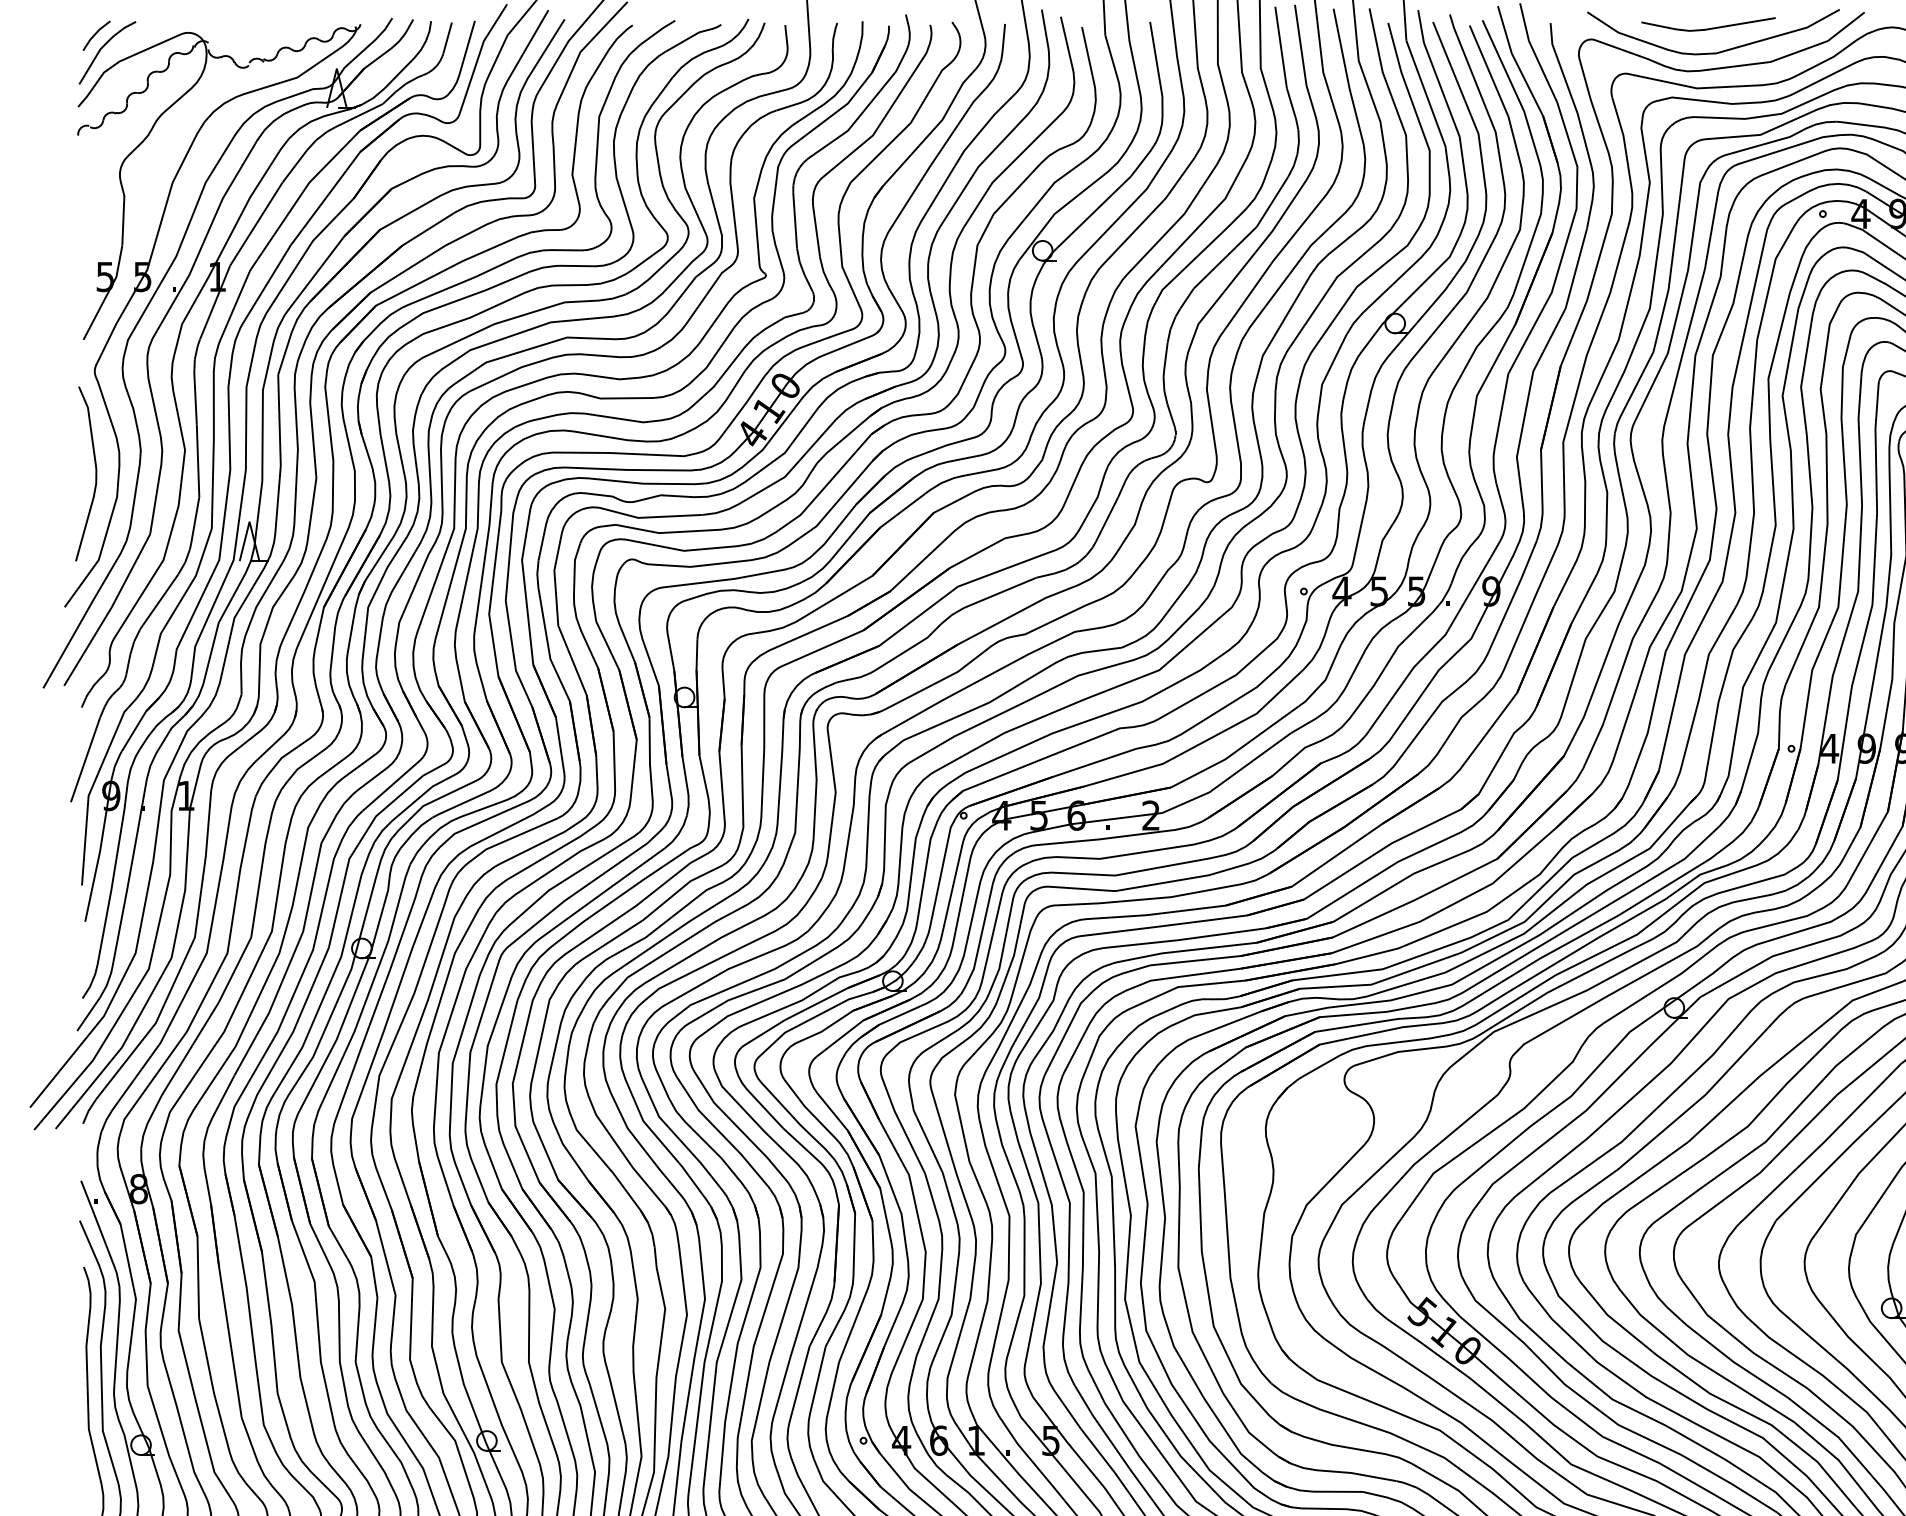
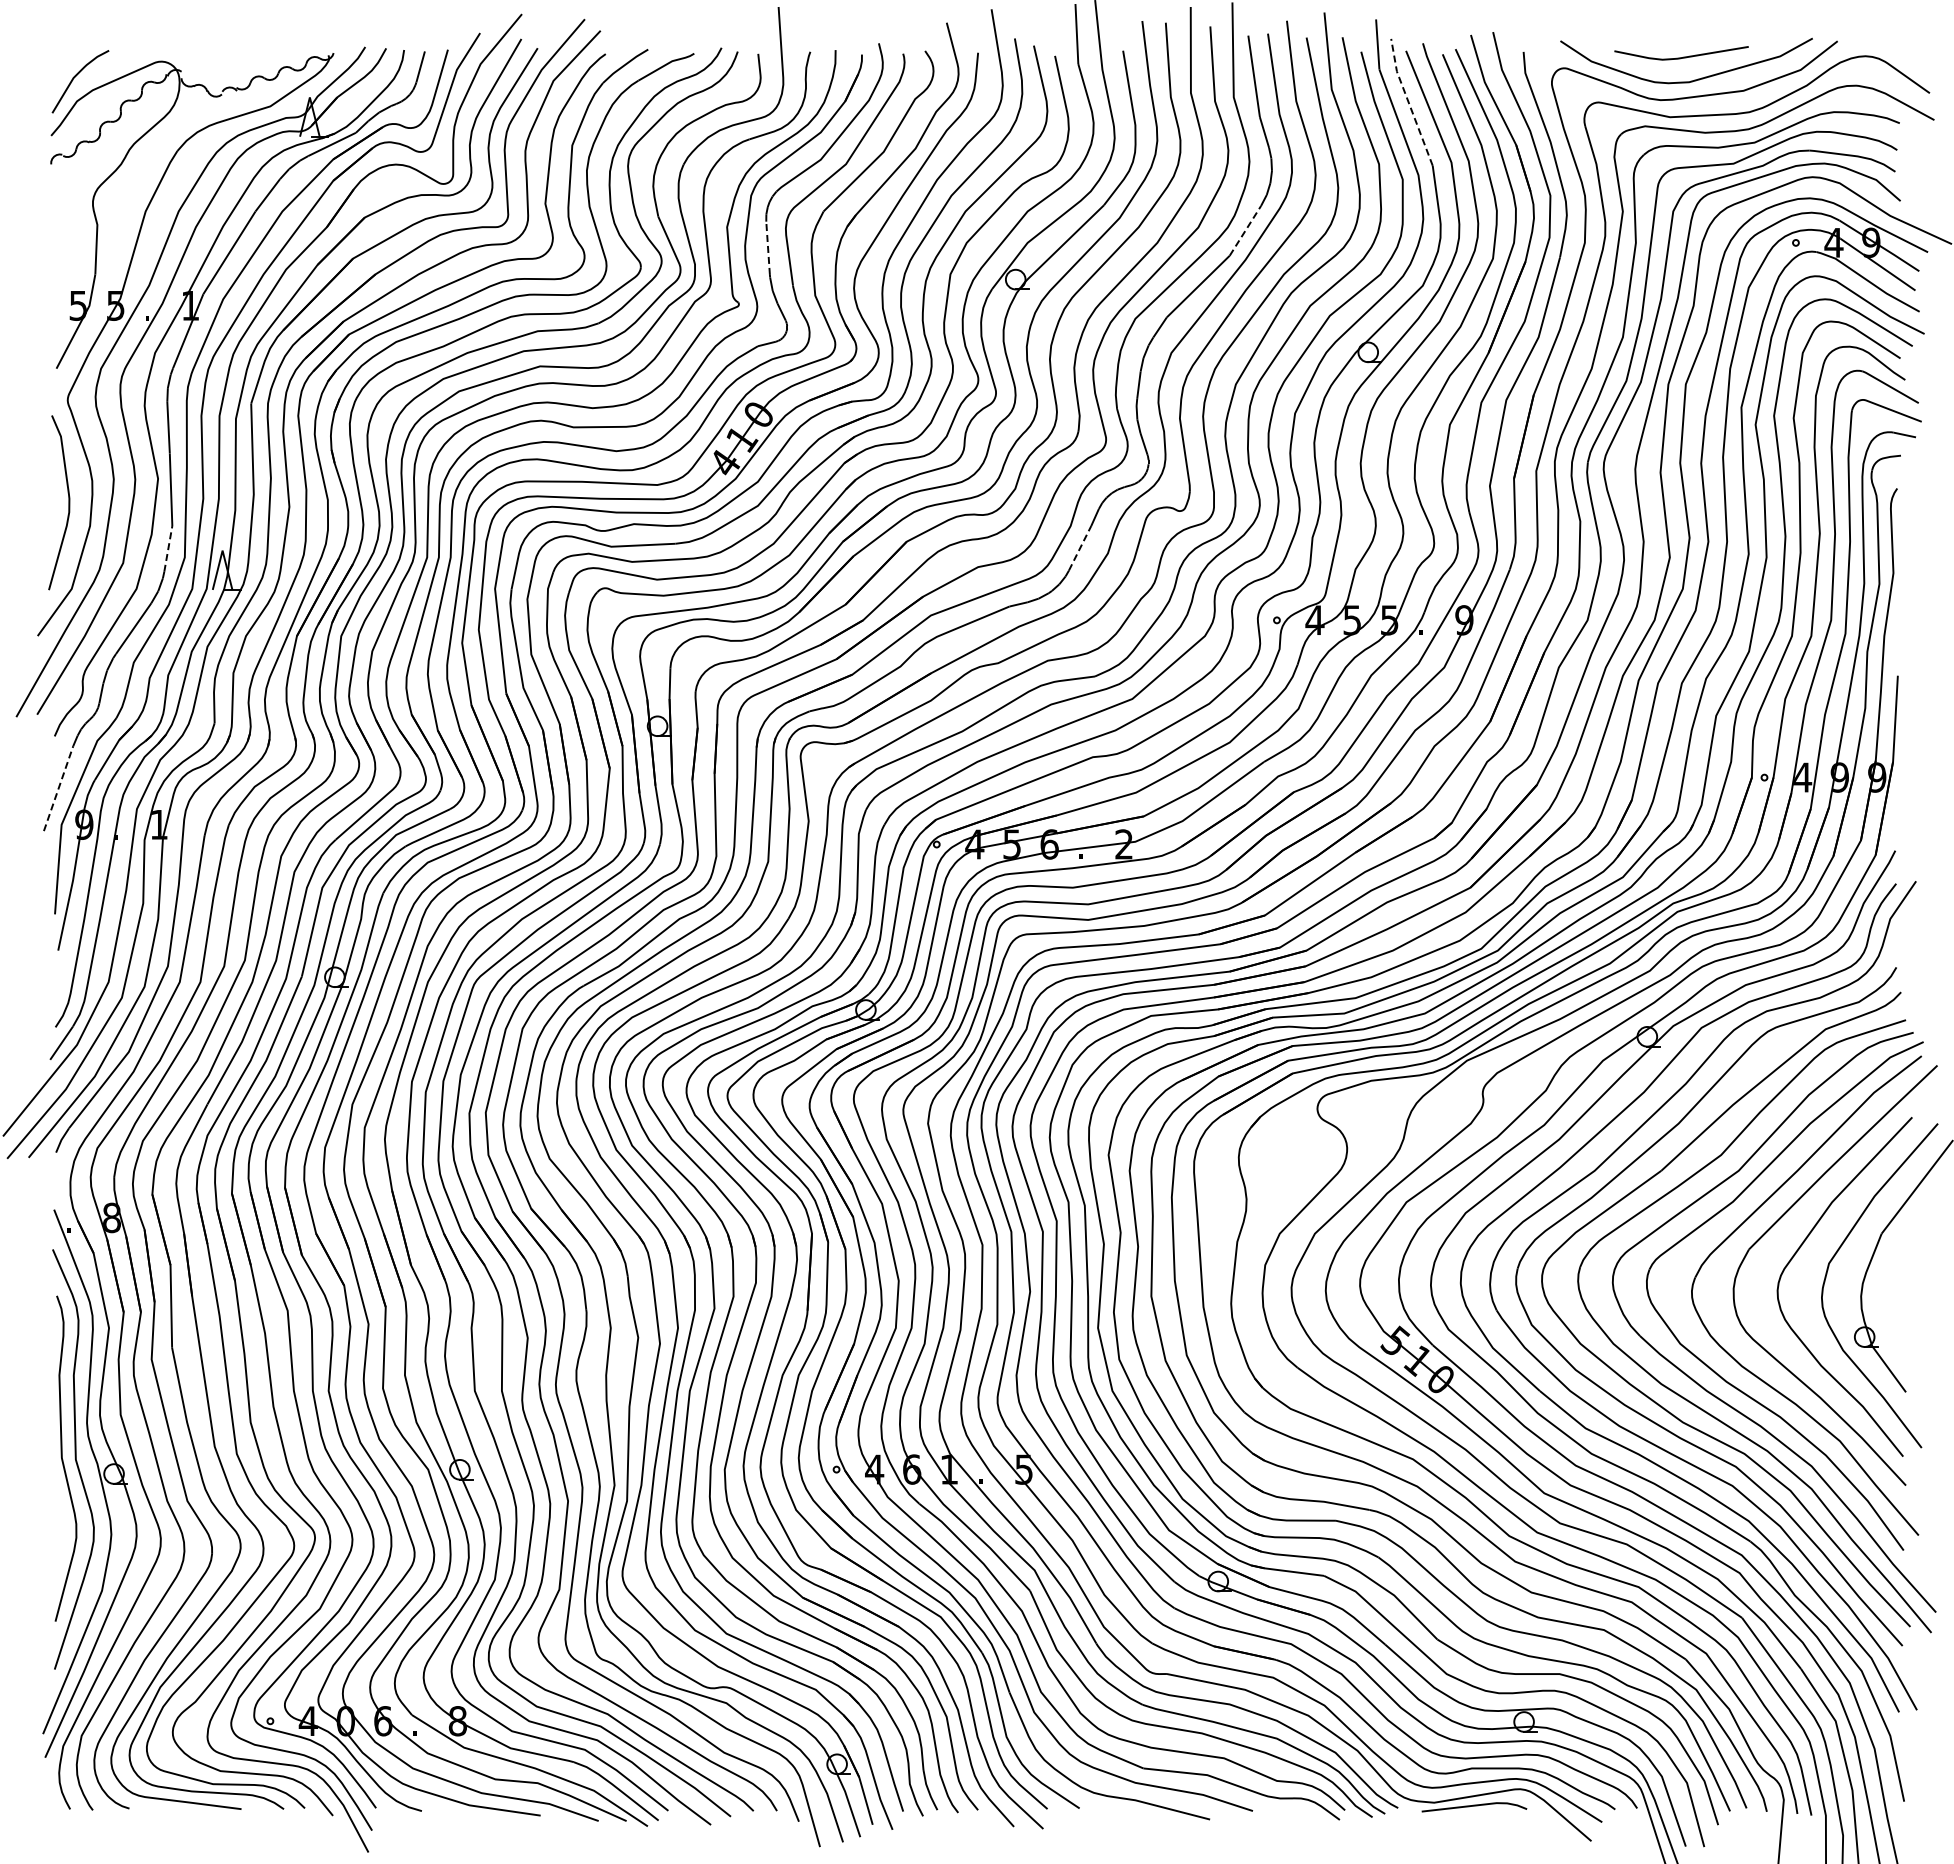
line: (96, 34) -> (69, 63), removed
line: (1435, 73) -> (1408, 102), solid -> dashed
line: (1272, 201) -> (1245, 230), solid -> dashed
line: (795, 219) -> (768, 248), solid -> dashed
line: (195, 519) -> (168, 548), solid -> dashed
line: (1107, 519) -> (1080, 548), solid -> dashed
line: (85, 759) -> (58, 788), solid -> dashed

